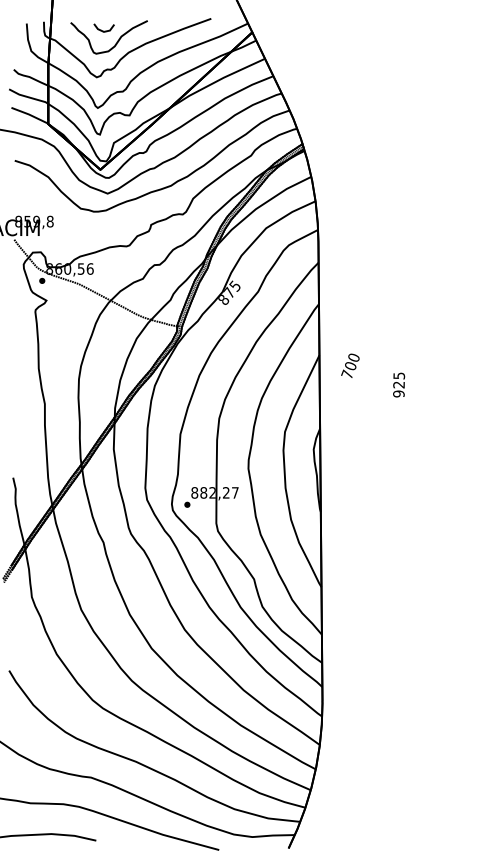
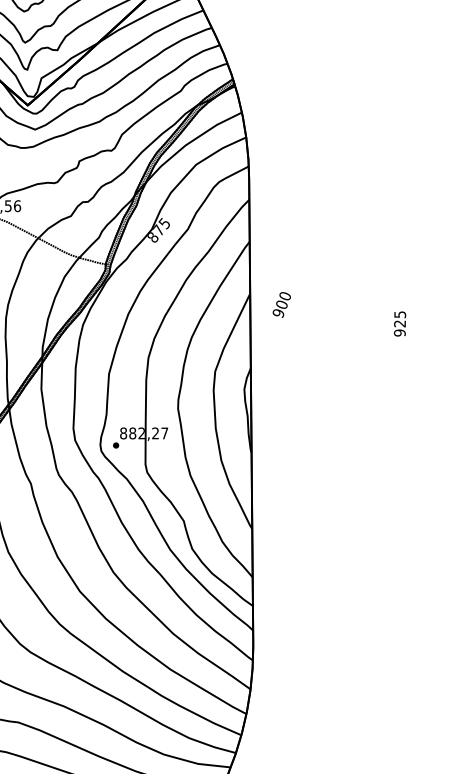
text: (346, 374) -> (277, 313), 700 -> 900
text: (399, 384) -> (400, 323), moved

